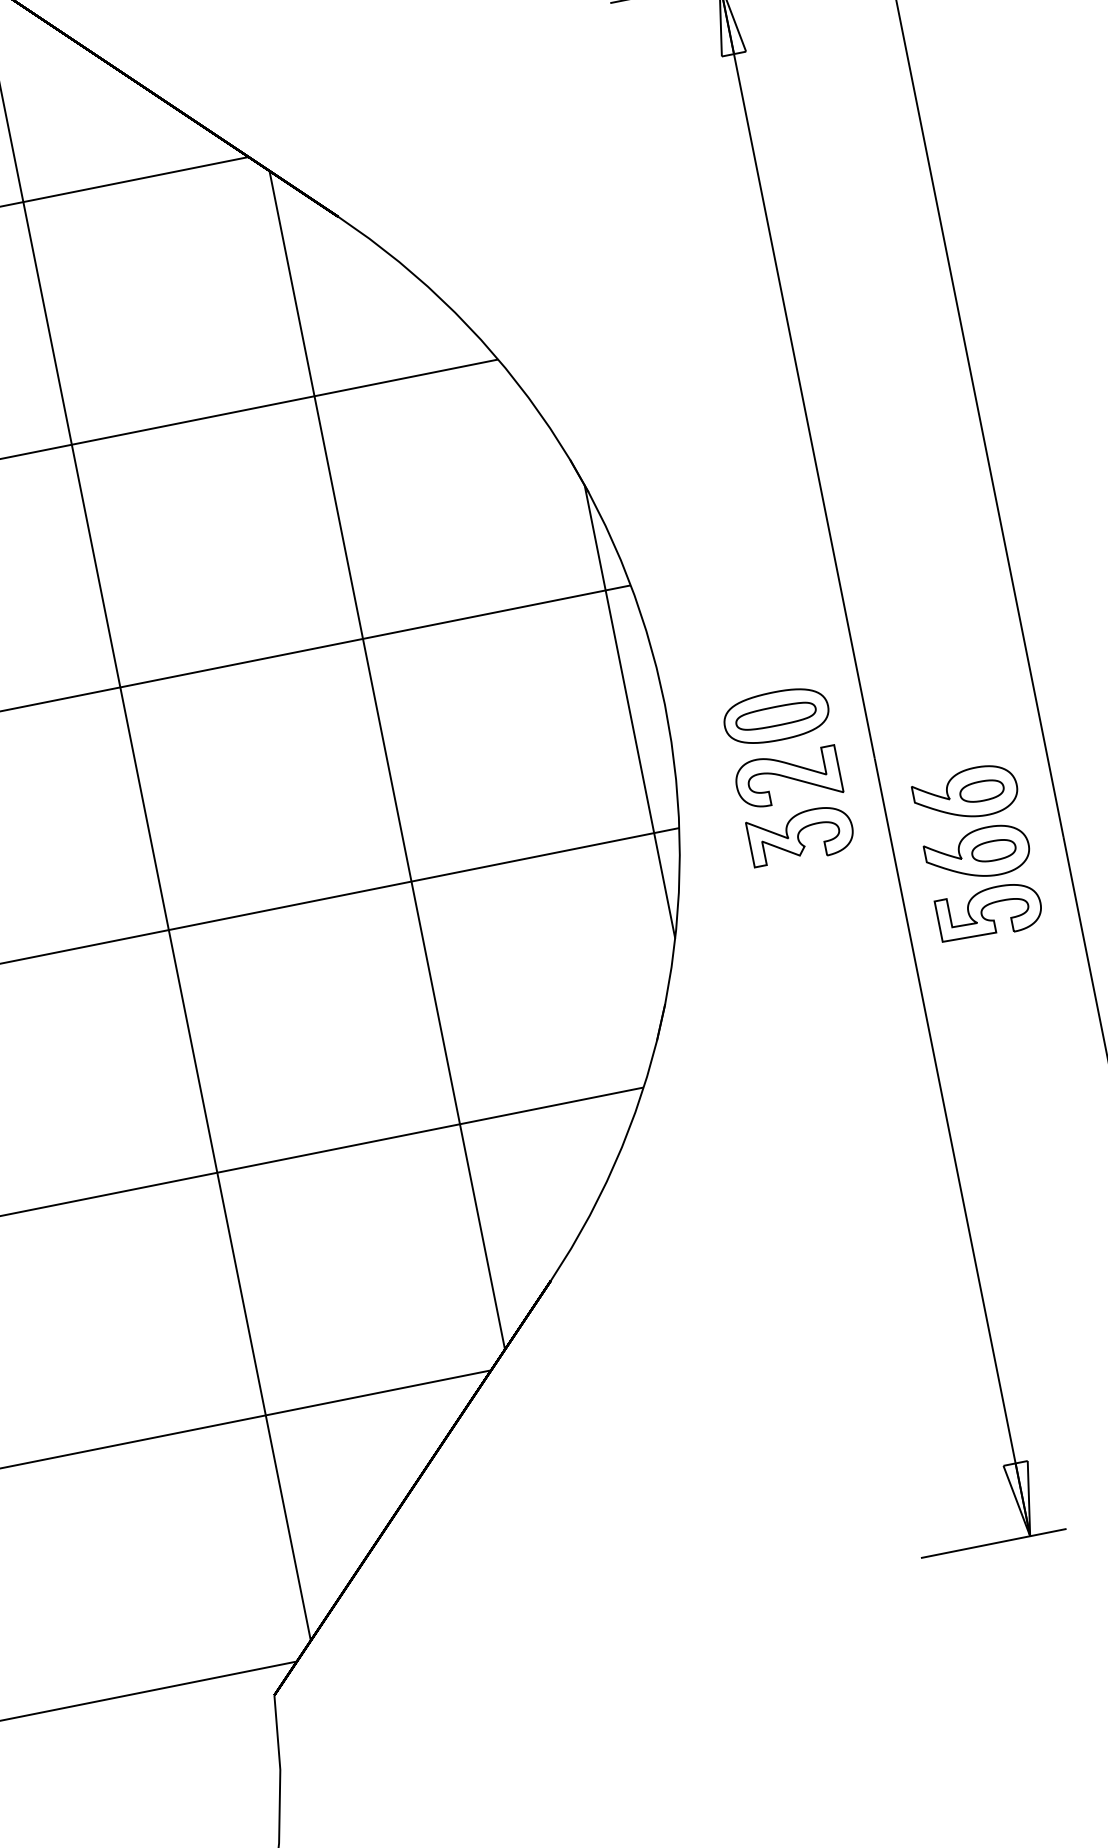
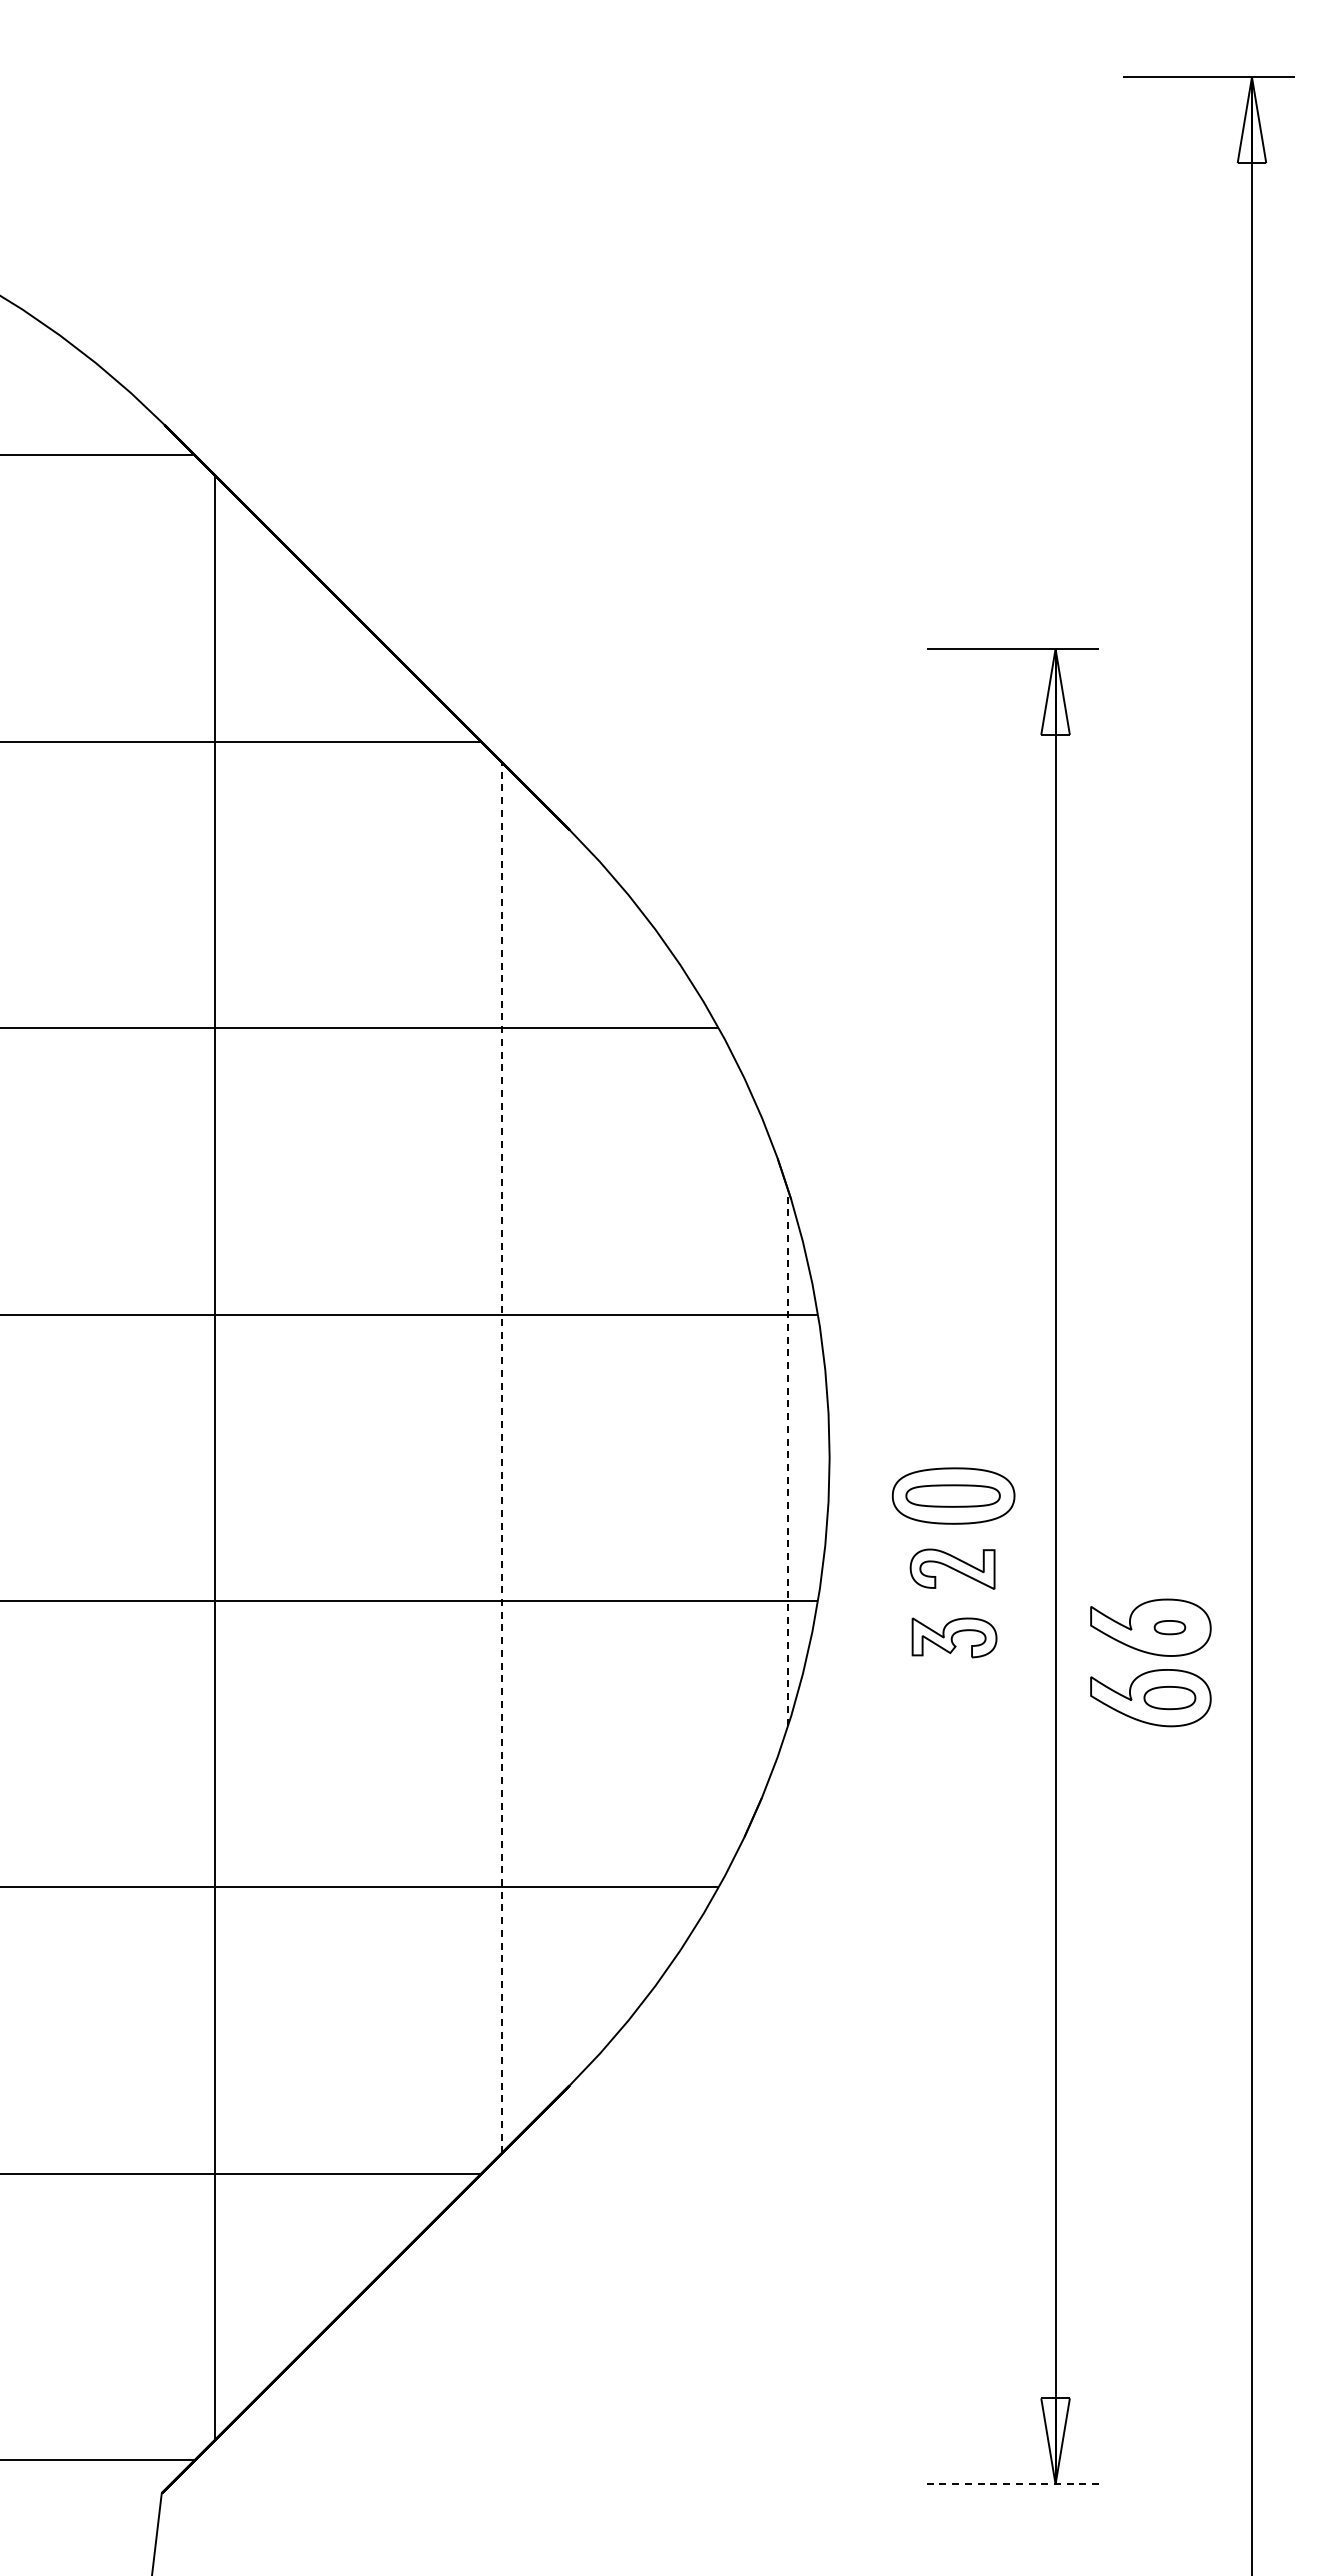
line: (630, 711) -> (788, 1457), solid -> dashed
line: (386, 760) -> (501, 1457), solid -> dashed
part: (787, 778) -> (952, 1569), size x0.7
part: (981, 791) -> (1169, 1627), size x0.6
part: (801, 835) -> (954, 1637), size x0.7
part: (985, 907) -> (1147, 1760), removed
line: (993, 1543) -> (1012, 2484), solid -> dashed

